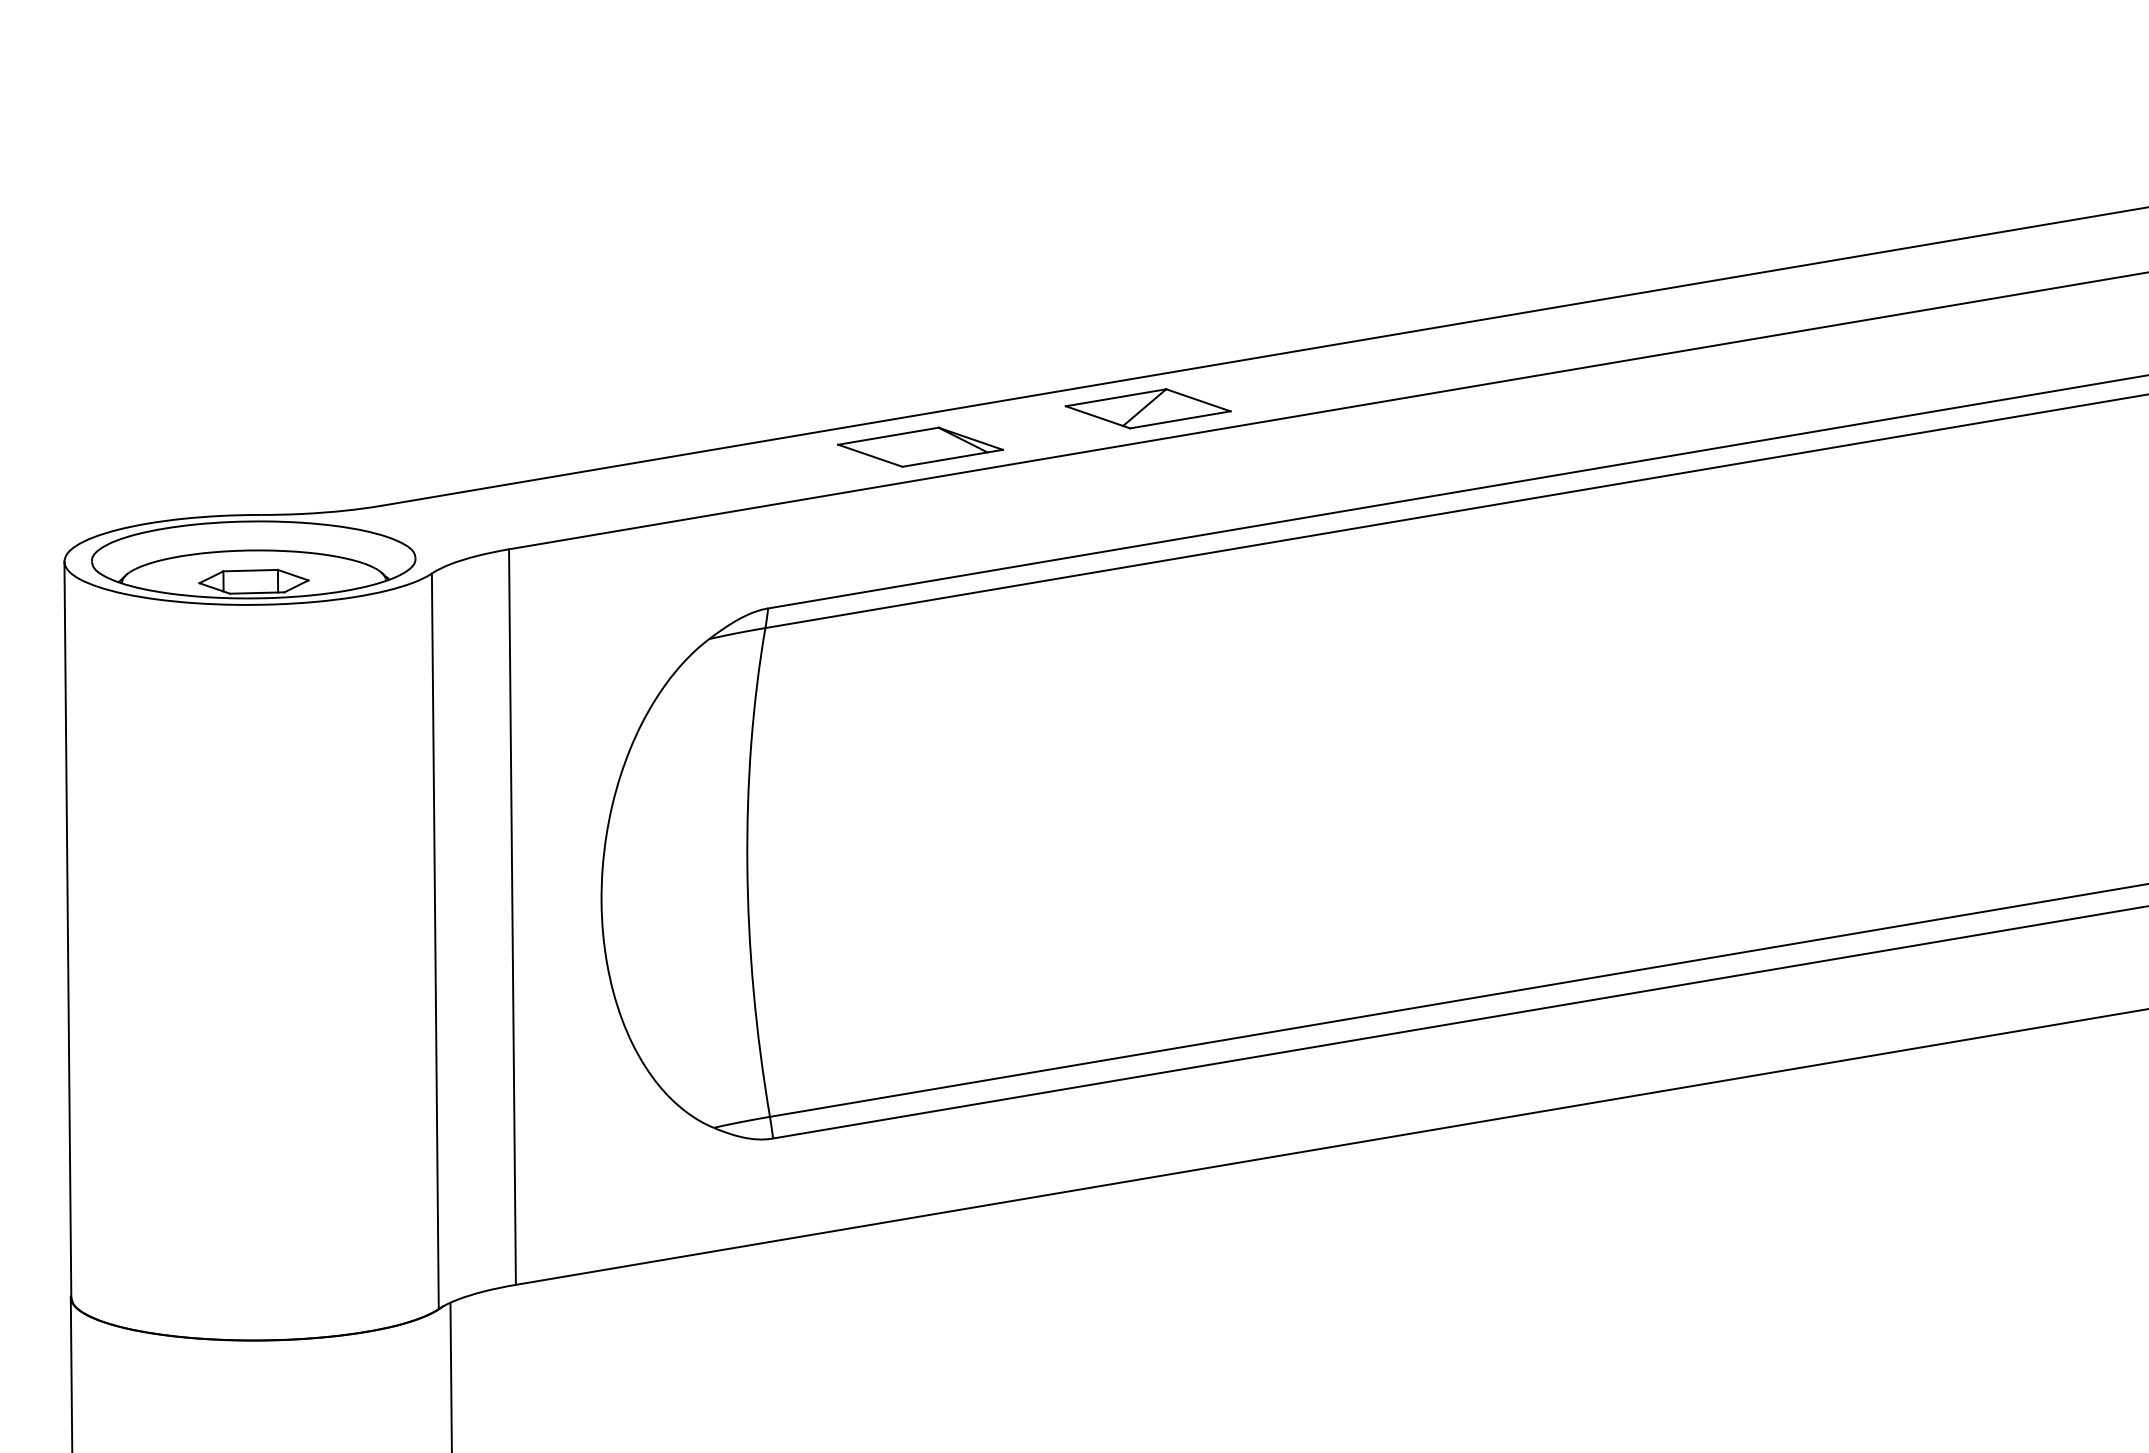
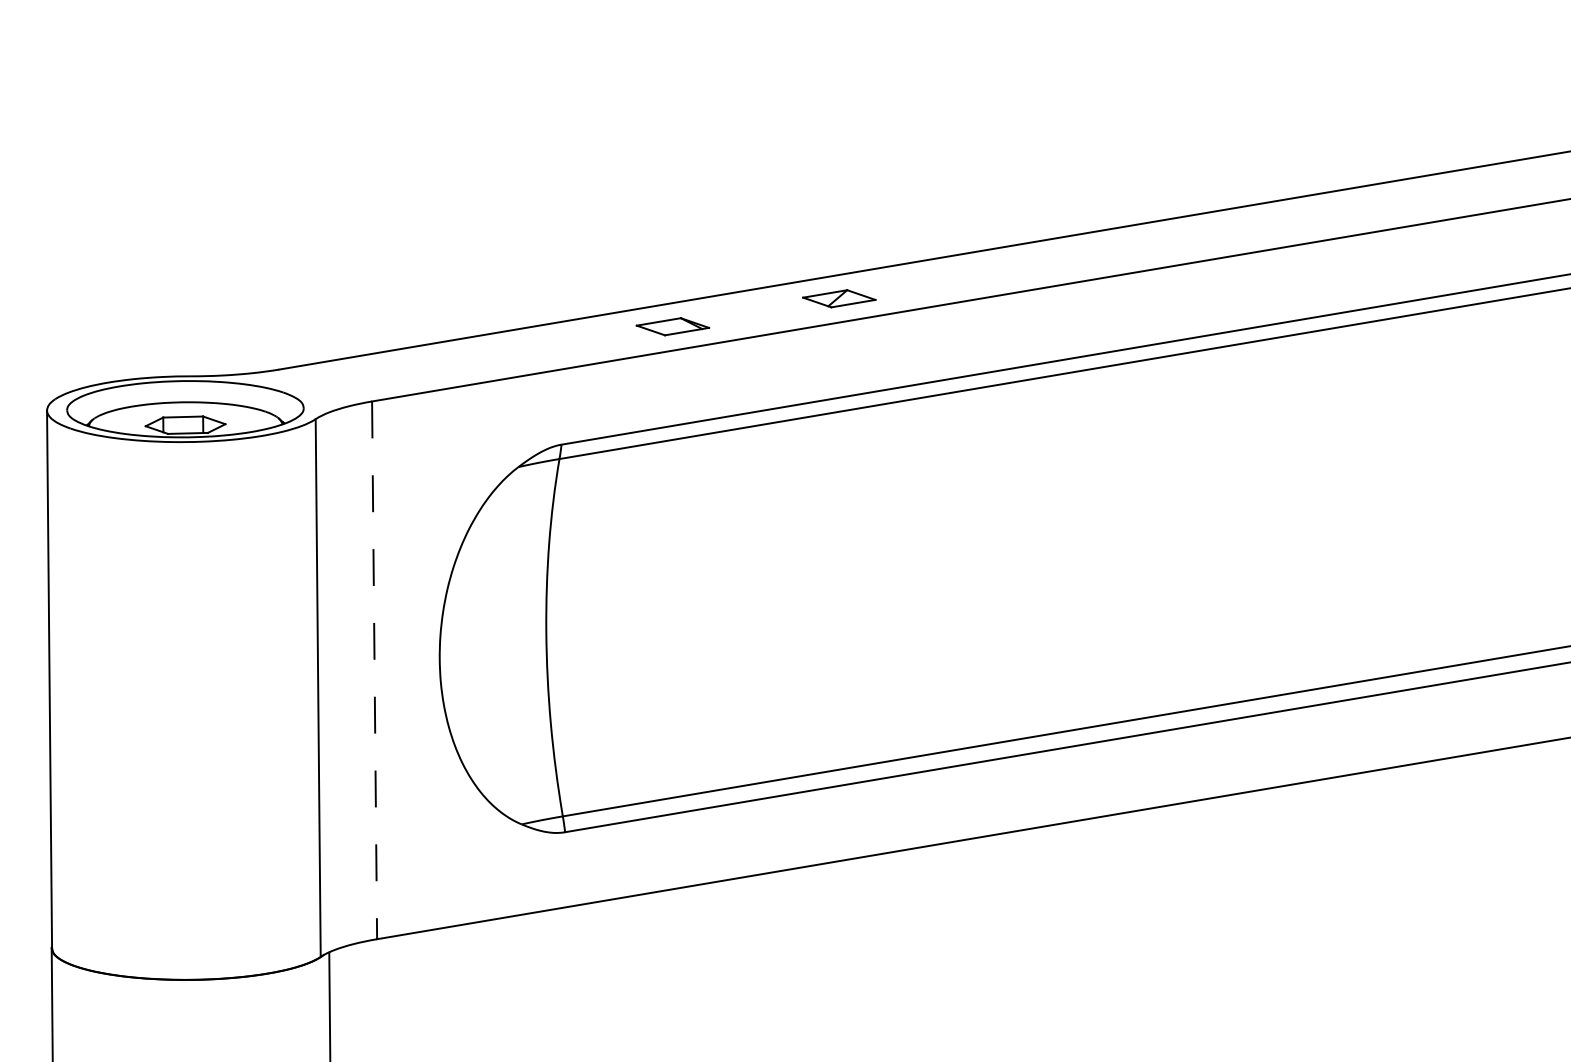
part: (1147, 408) -> (838, 298), size x0.6
part: (920, 446) -> (672, 326), size x0.6
line: (512, 917) -> (374, 670), solid -> dashed

